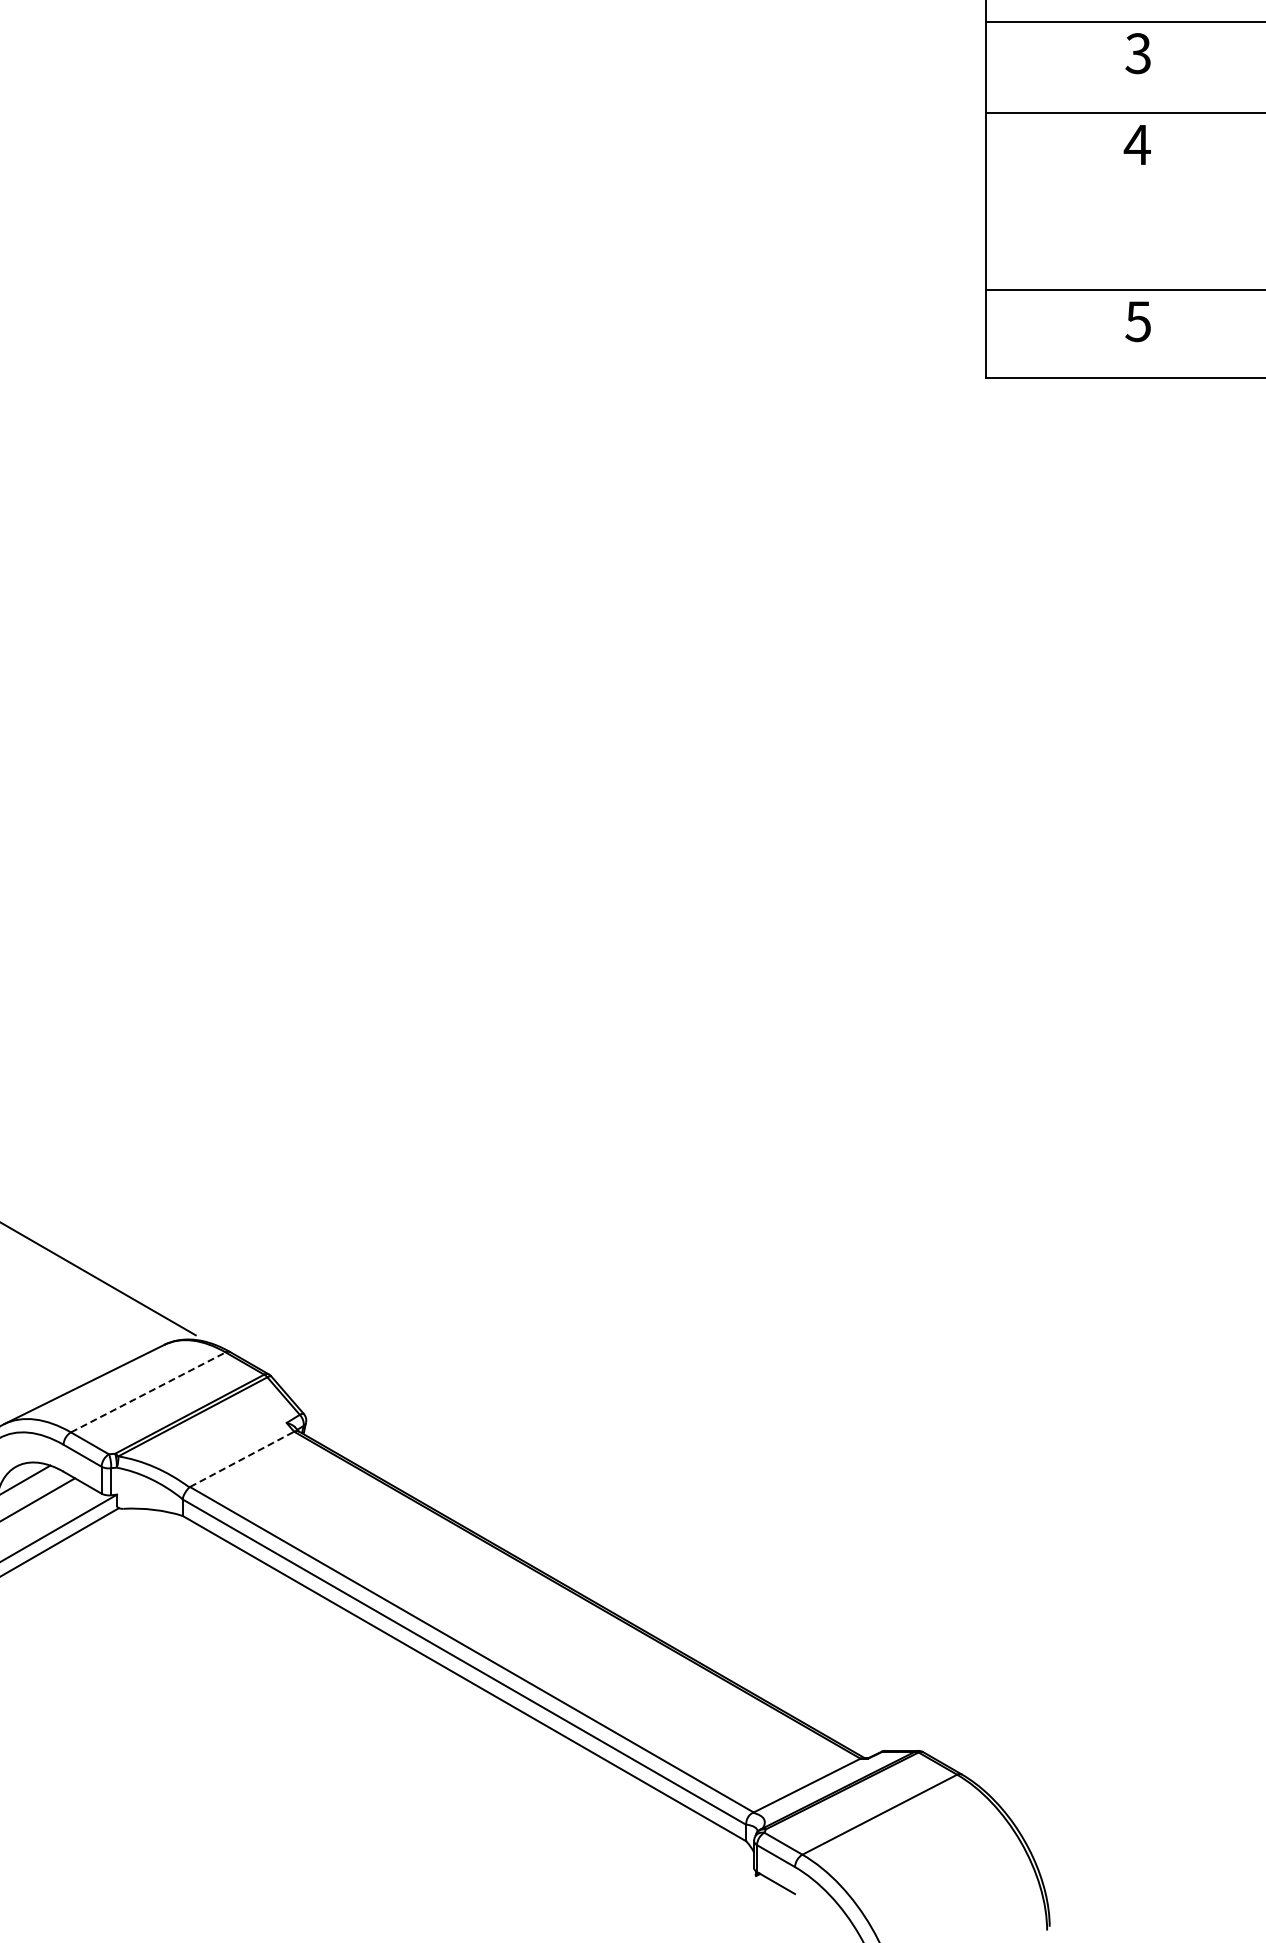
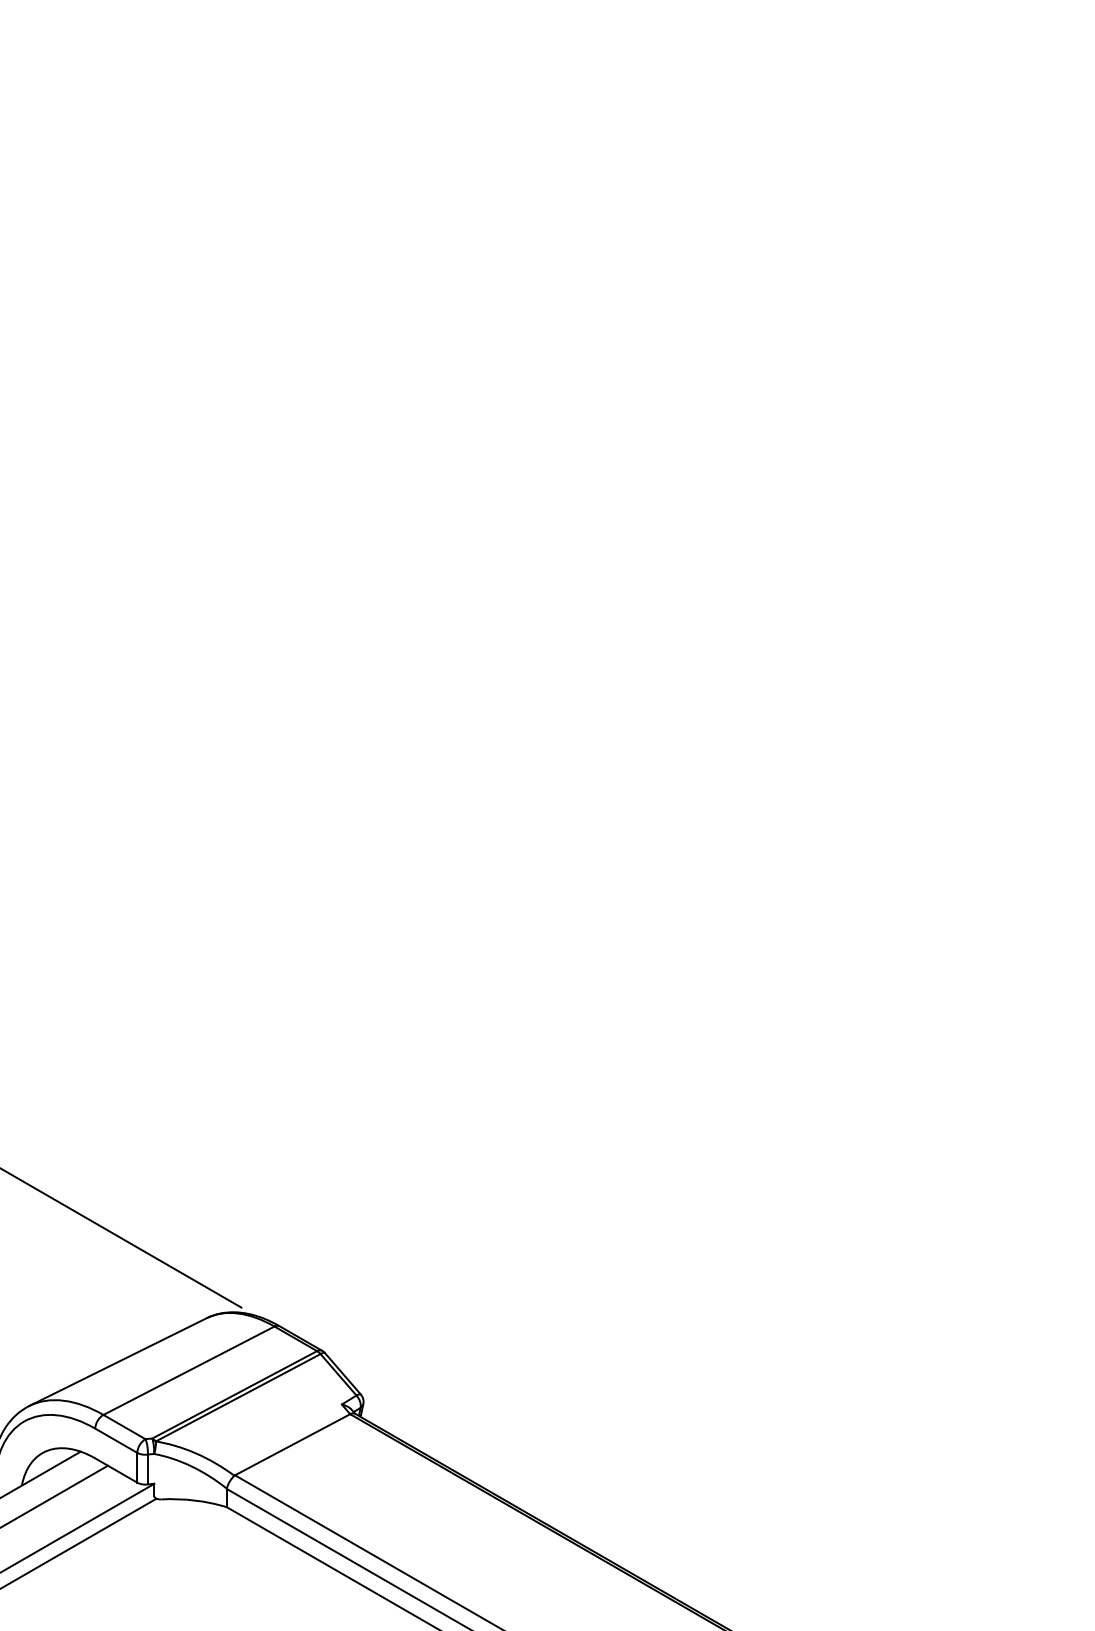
line: (148, 1392) -> (189, 1370), dashed -> solid
line: (242, 1459) -> (293, 1444), dashed -> solid

